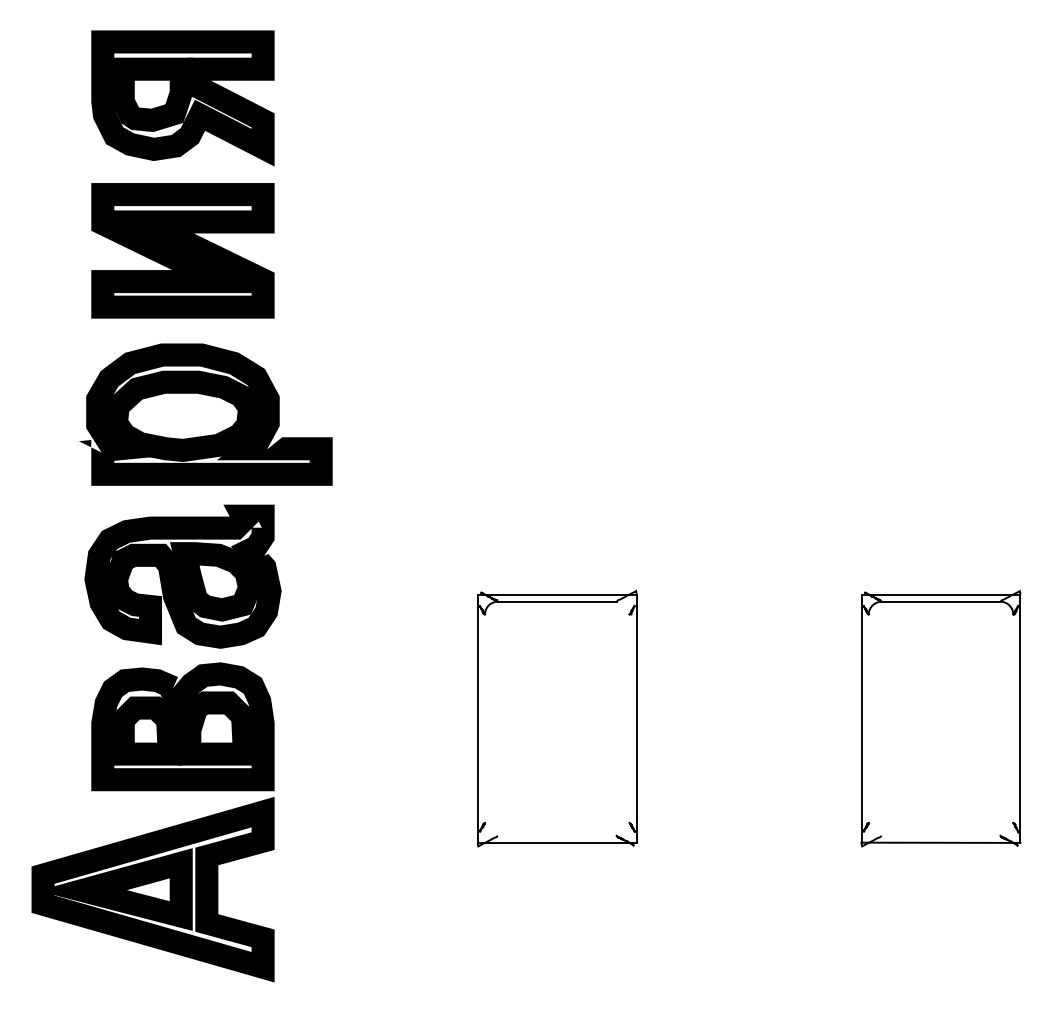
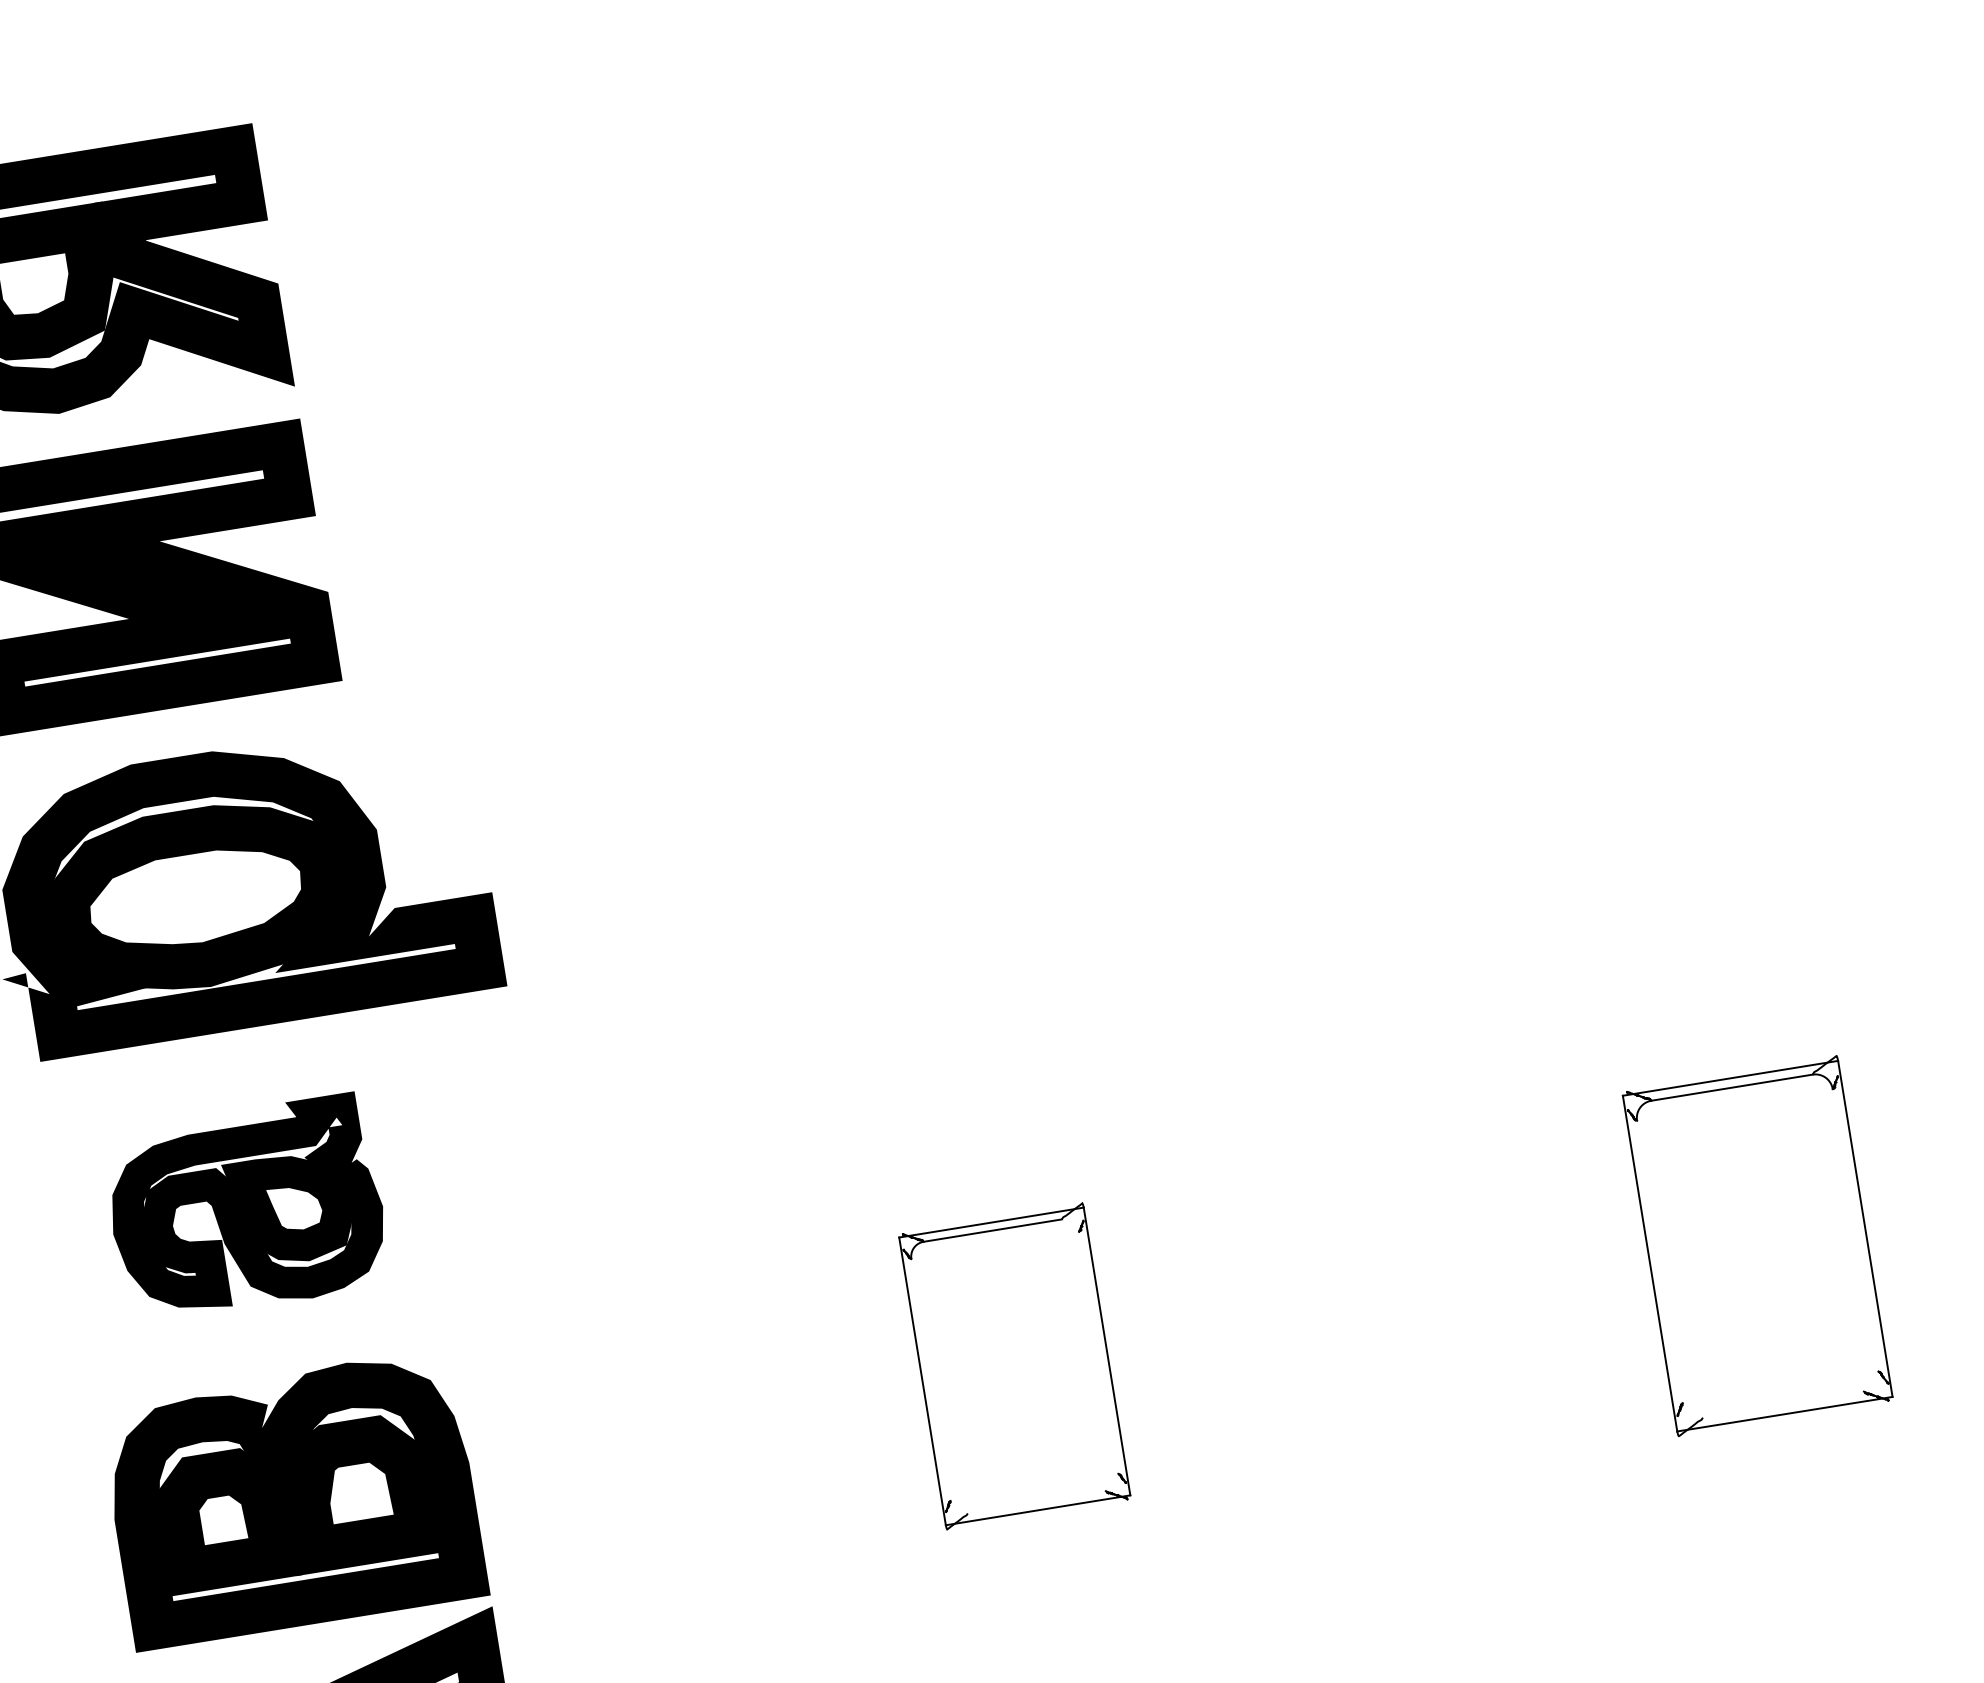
part: (182, 576) -> (245, 1208), size x0.7
part: (556, 718) -> (1013, 1366), size x0.6
part: (940, 718) -> (1756, 1245), size x0.7

